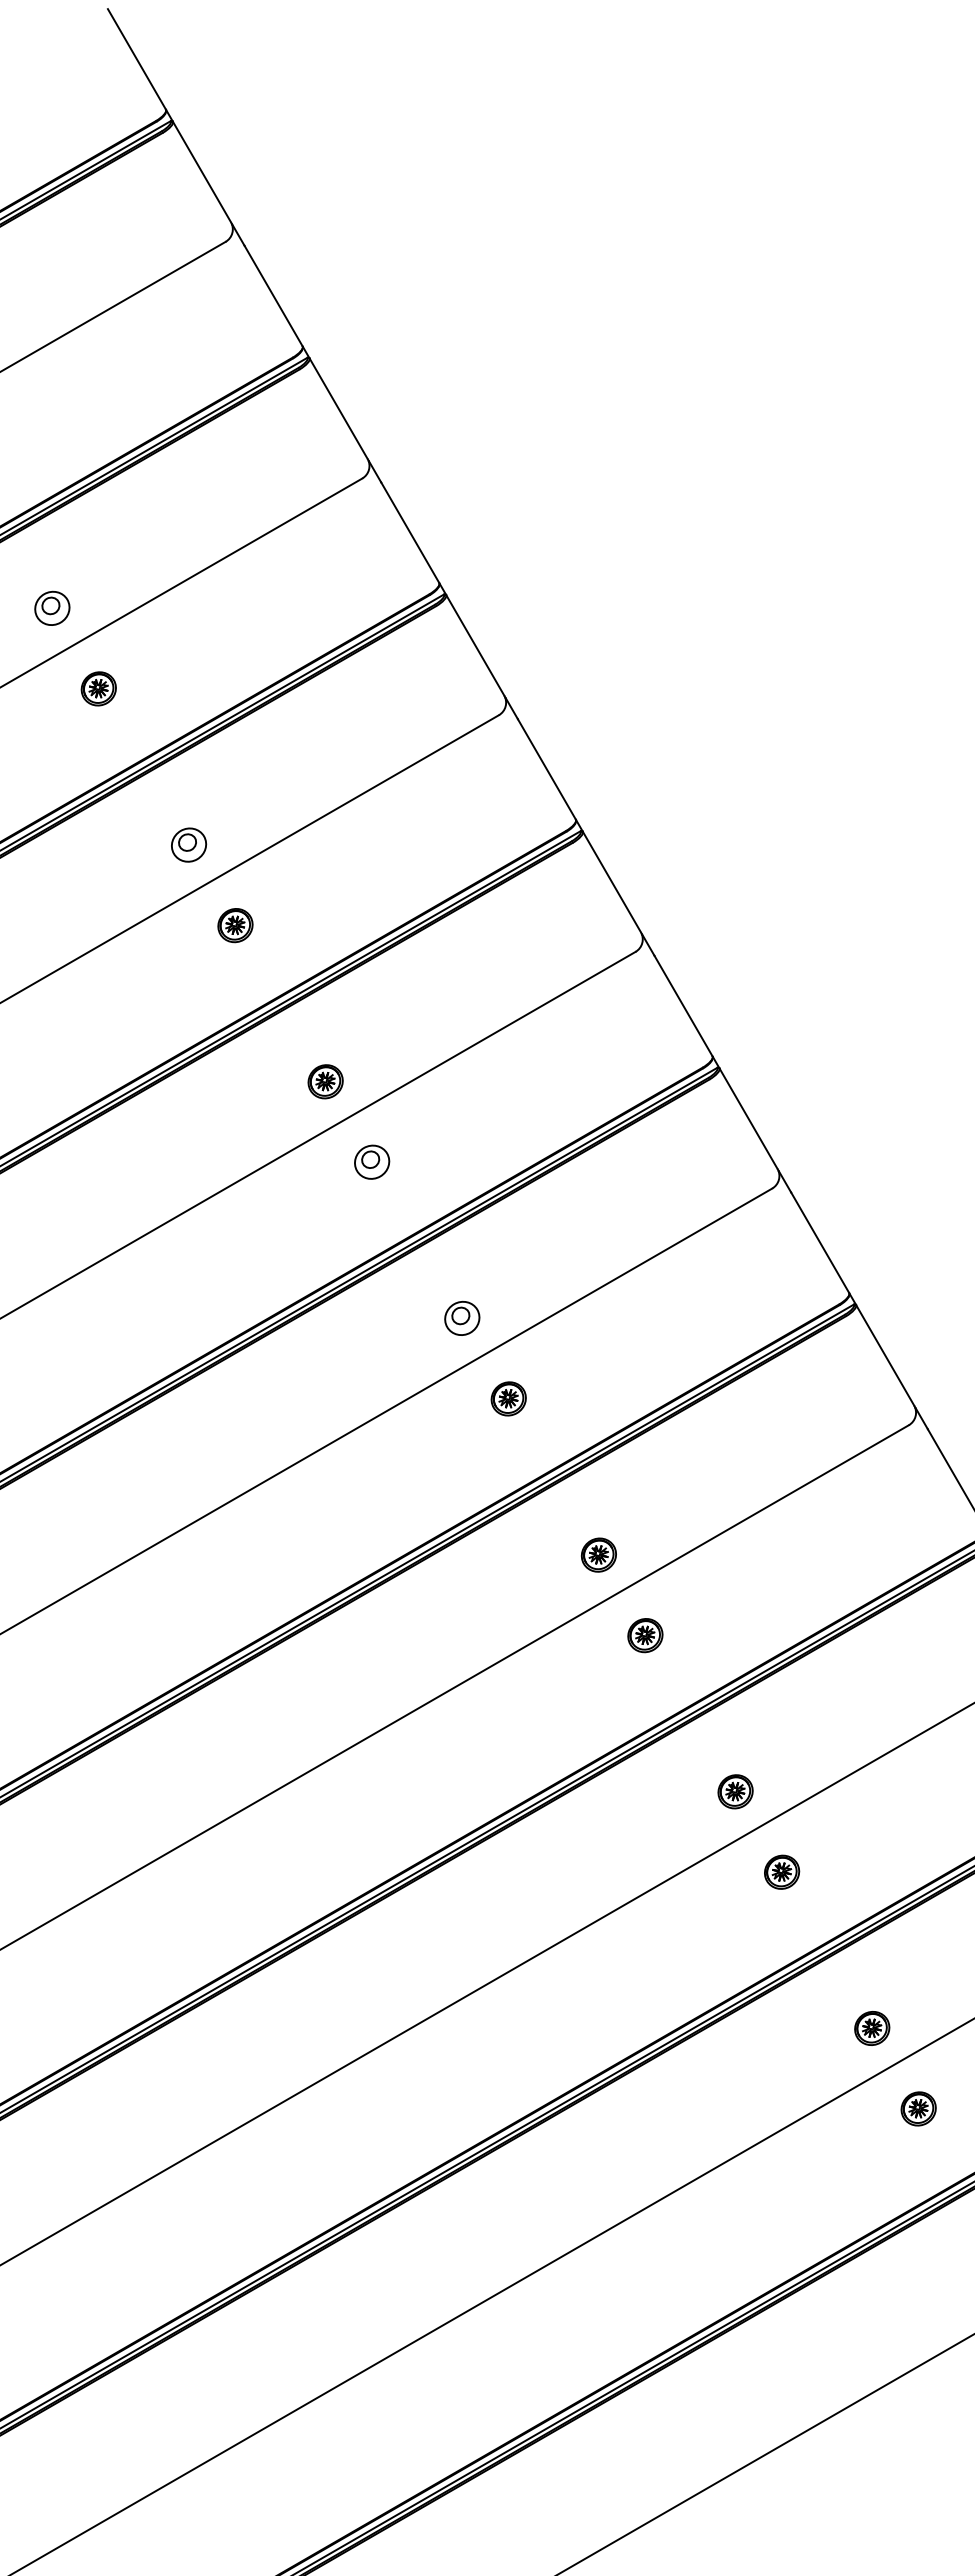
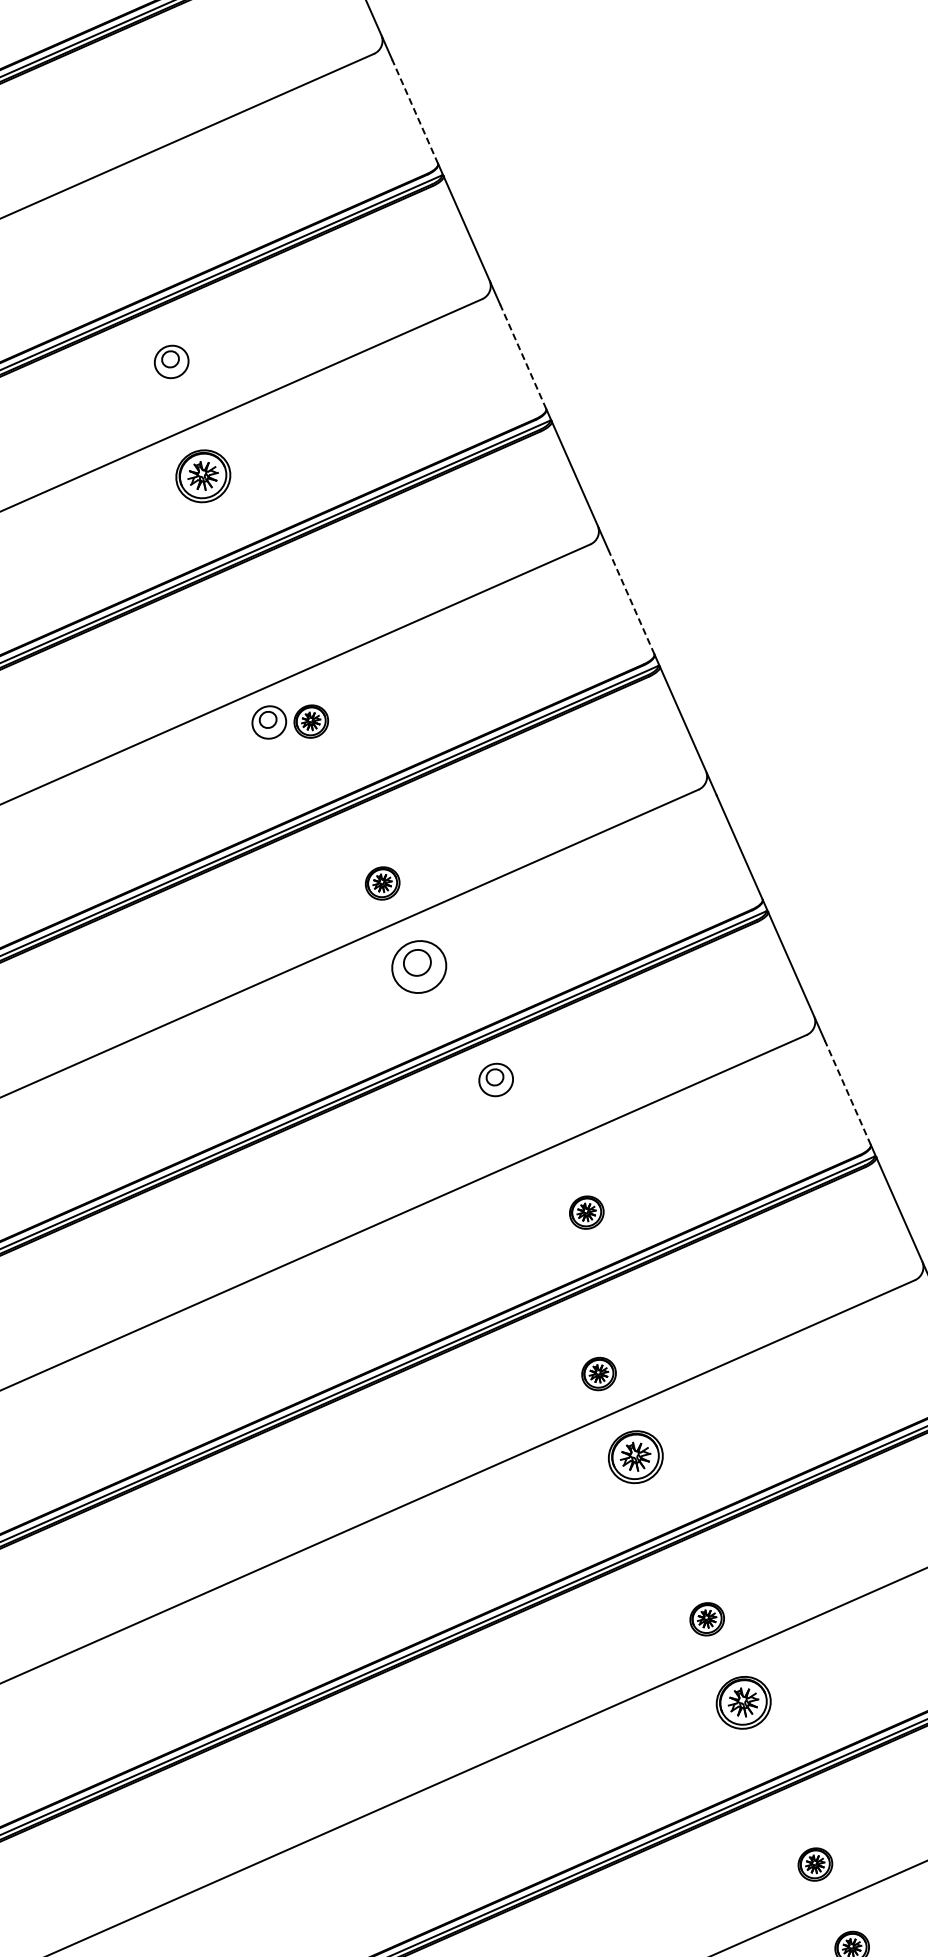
line: (273, 295) -> (415, 111), solid -> dashed
line: (410, 532) -> (523, 356), solid -> dashed
part: (52, 607) -> (171, 361), moved
part: (98, 688) -> (202, 475), size x1.6
line: (546, 768) -> (631, 601), solid -> dashed
part: (189, 844) -> (269, 721), moved
part: (372, 1161) -> (419, 966), size x1.6
line: (819, 1242) -> (847, 1092), solid -> dashed
part: (462, 1317) -> (496, 1079), moved
part: (508, 1398) -> (586, 1212), moved
part: (645, 1635) -> (635, 1457), size x1.6
part: (782, 1871) -> (744, 1701), size x1.6

